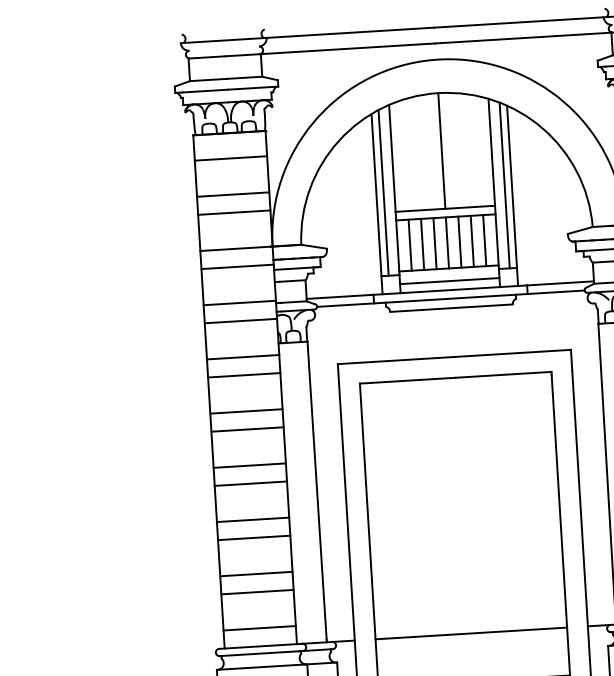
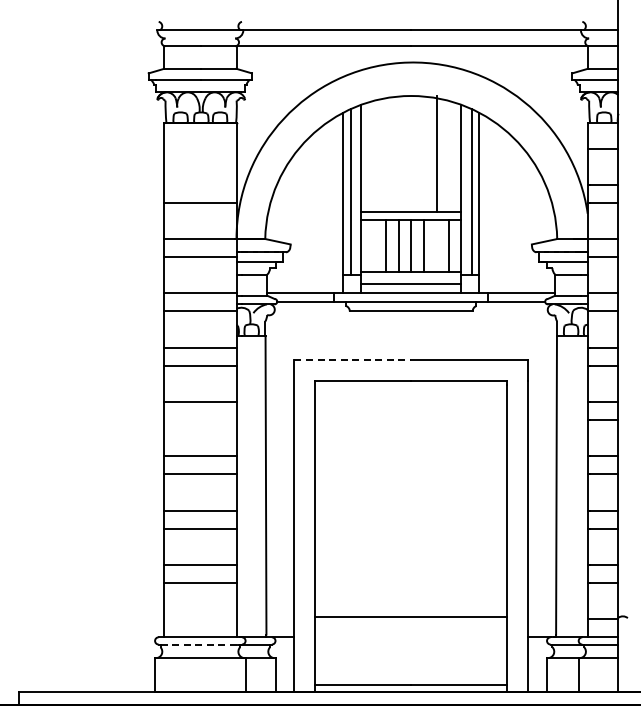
line: (442, 150) -> (437, 153), moved
line: (231, 158) -> (200, 148), removed
line: (233, 194) -> (200, 184), removed
line: (472, 240) -> (436, 245), removed
line: (409, 244) -> (373, 245), removed
line: (396, 360) -> (353, 360), solid -> dashed
line: (247, 429) -> (200, 420), removed
line: (259, 628) -> (200, 619), removed
line: (471, 633) -> (411, 617), moved
line: (262, 653) -> (201, 644), solid -> dashed

